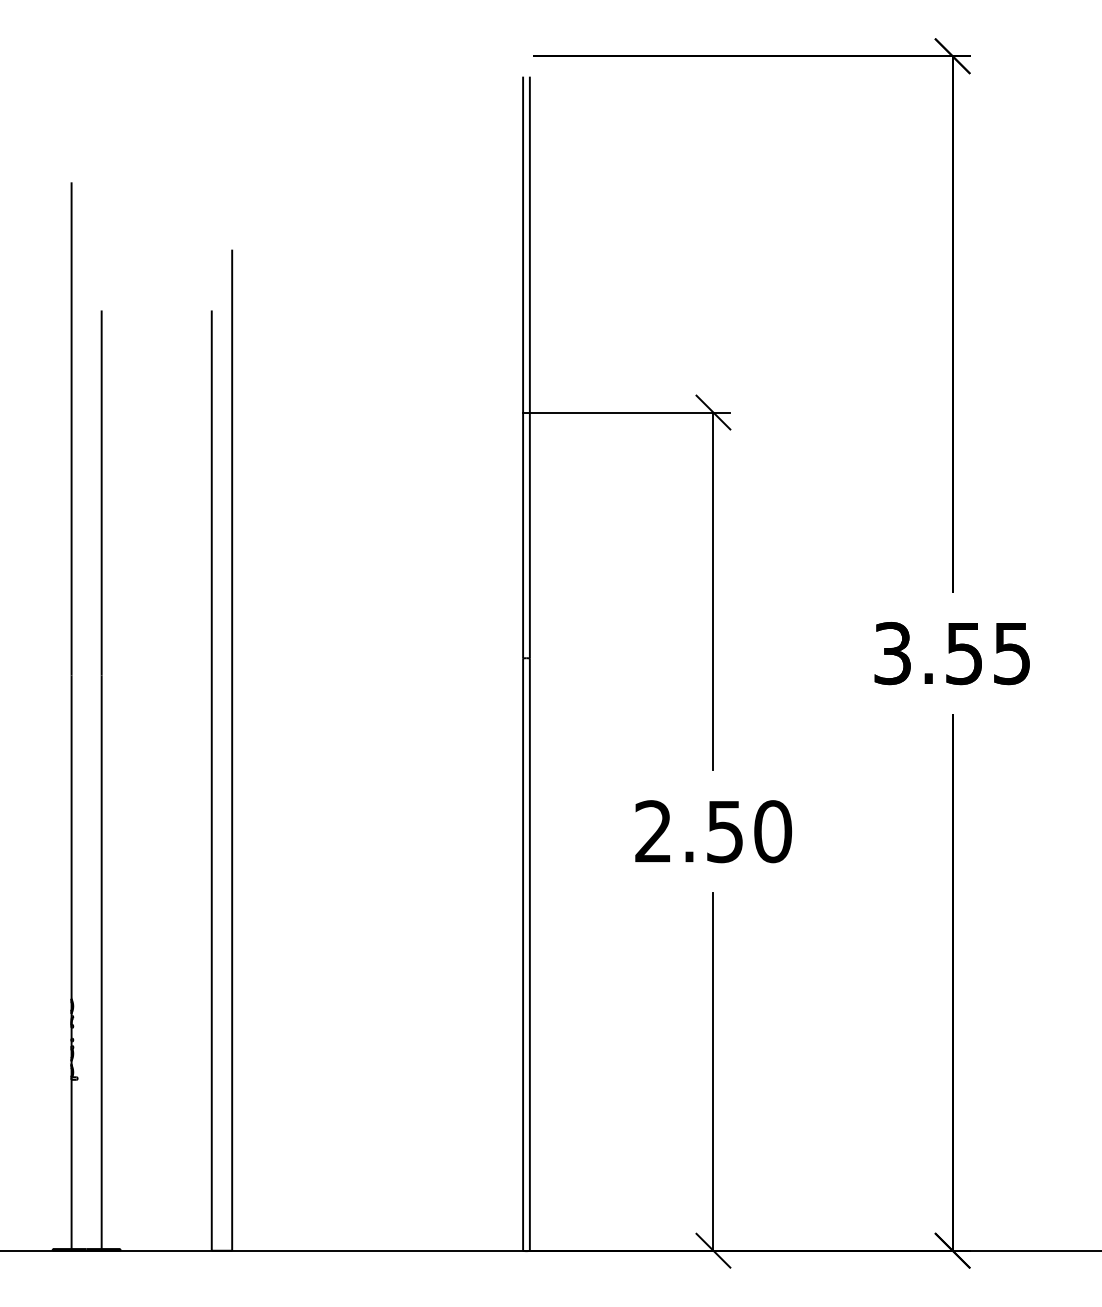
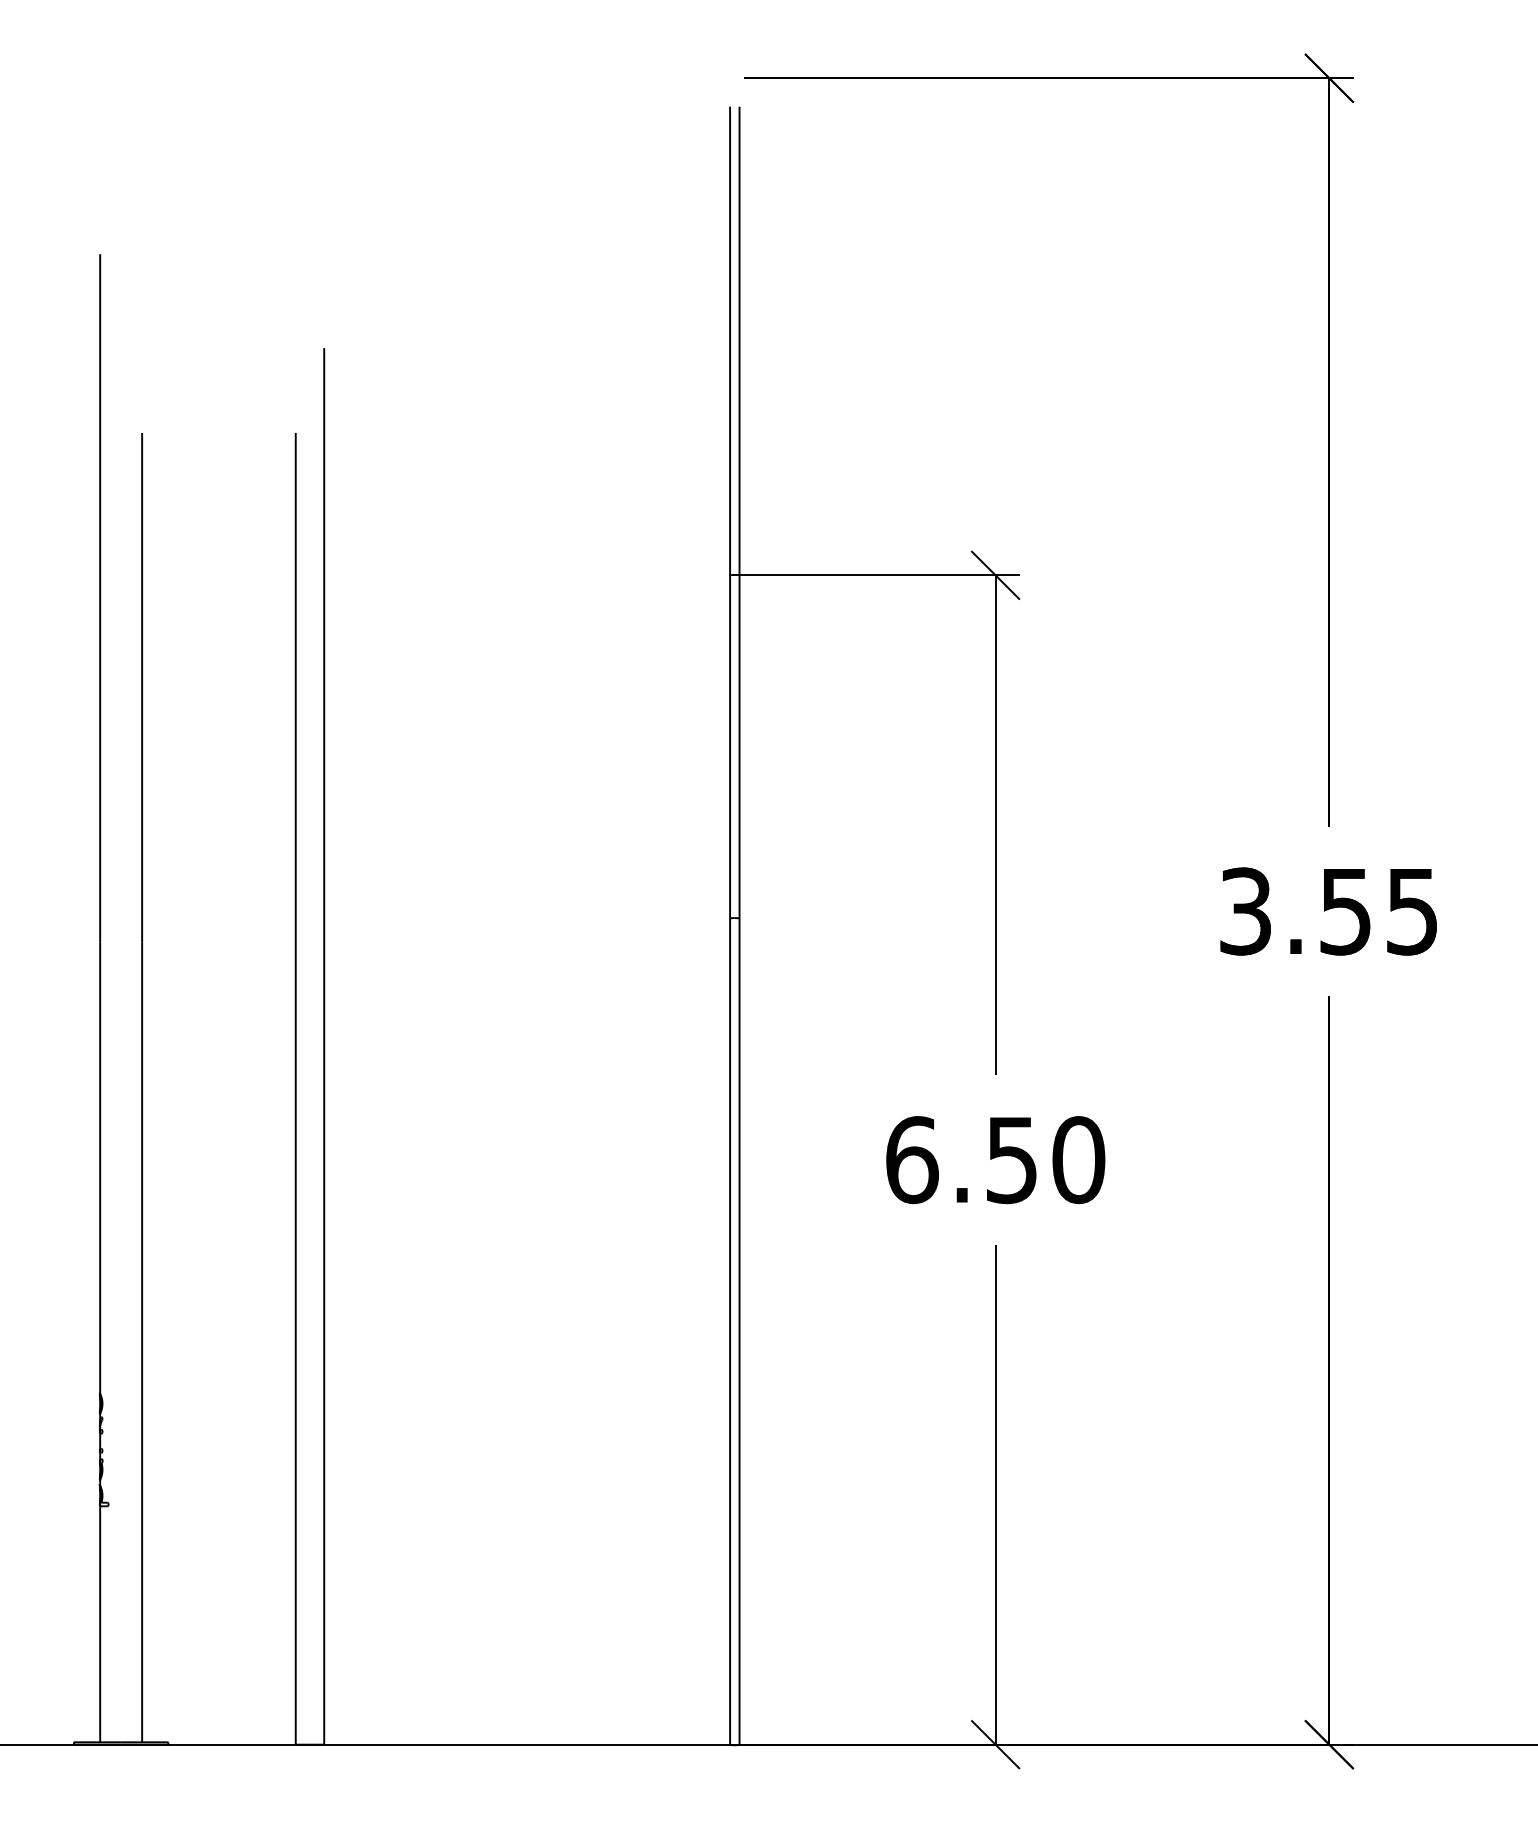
text: (653, 831) -> (912, 1160), 2.50 -> 6.50

